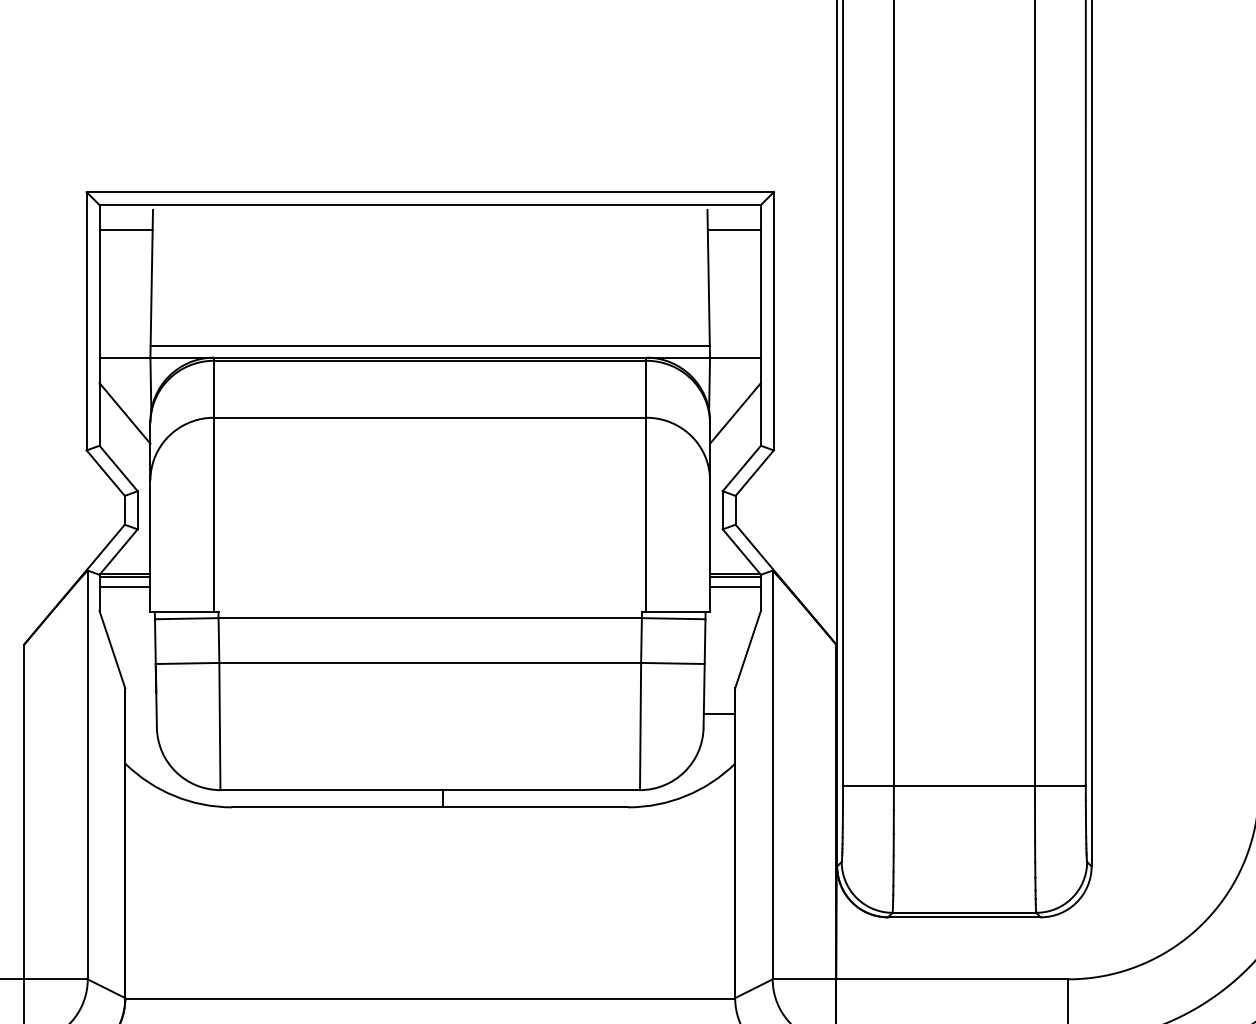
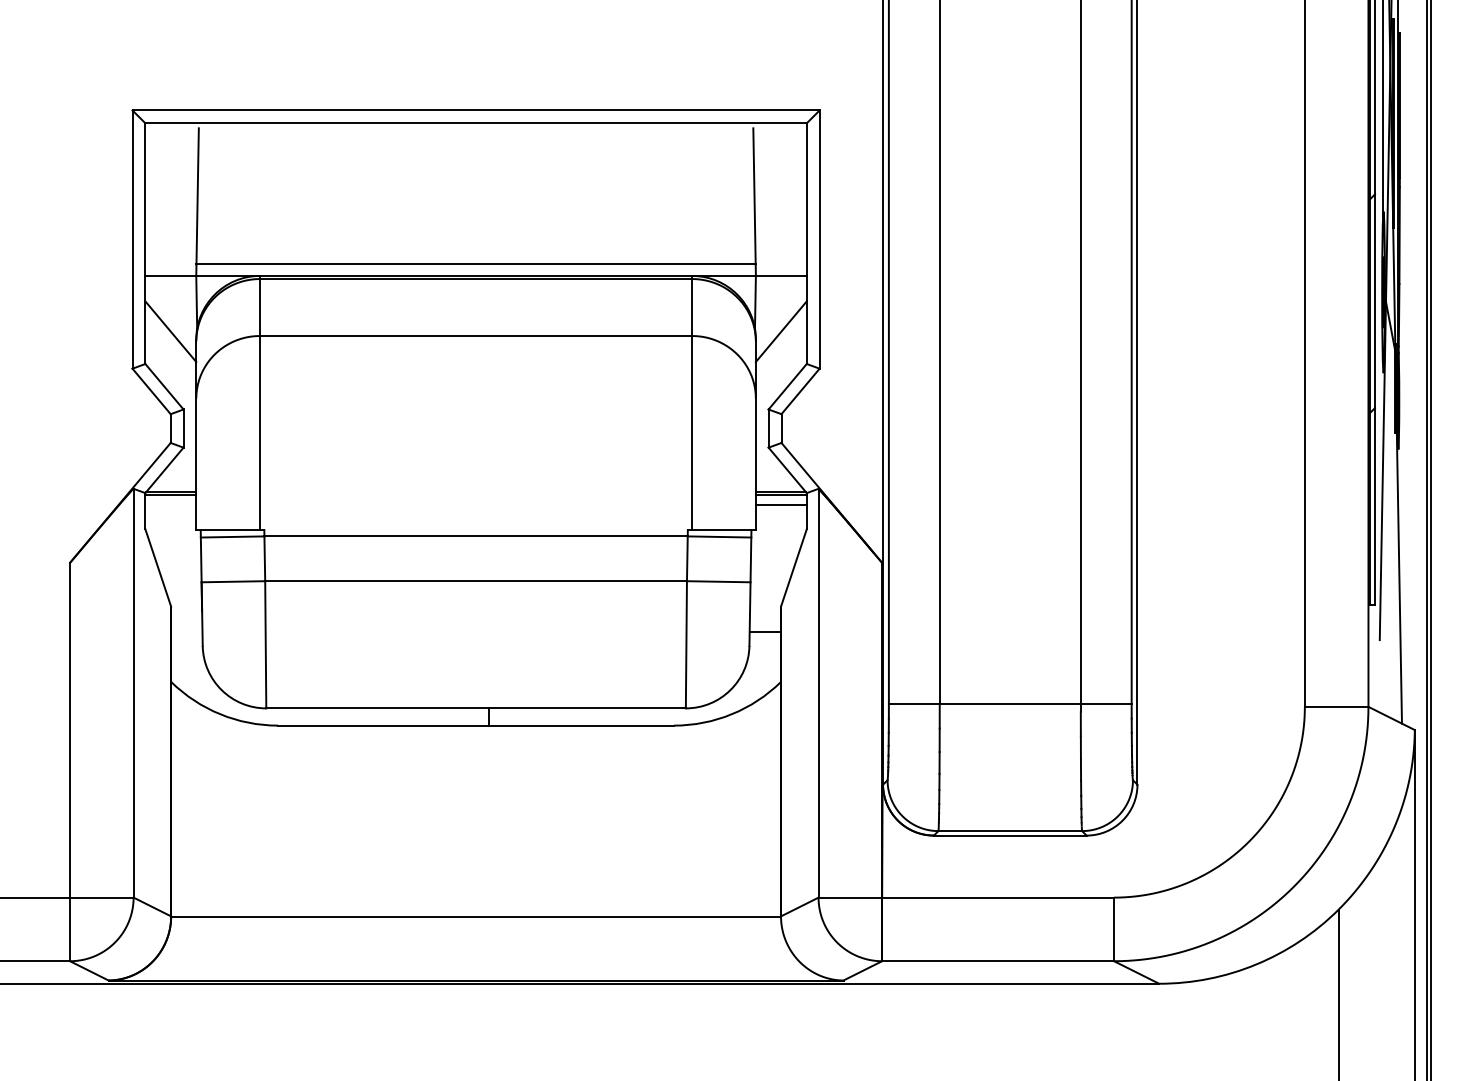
line: (125, 230) -> (171, 148), removed
line: (733, 230) -> (779, 148), removed
line: (124, 586) -> (170, 504), removed

